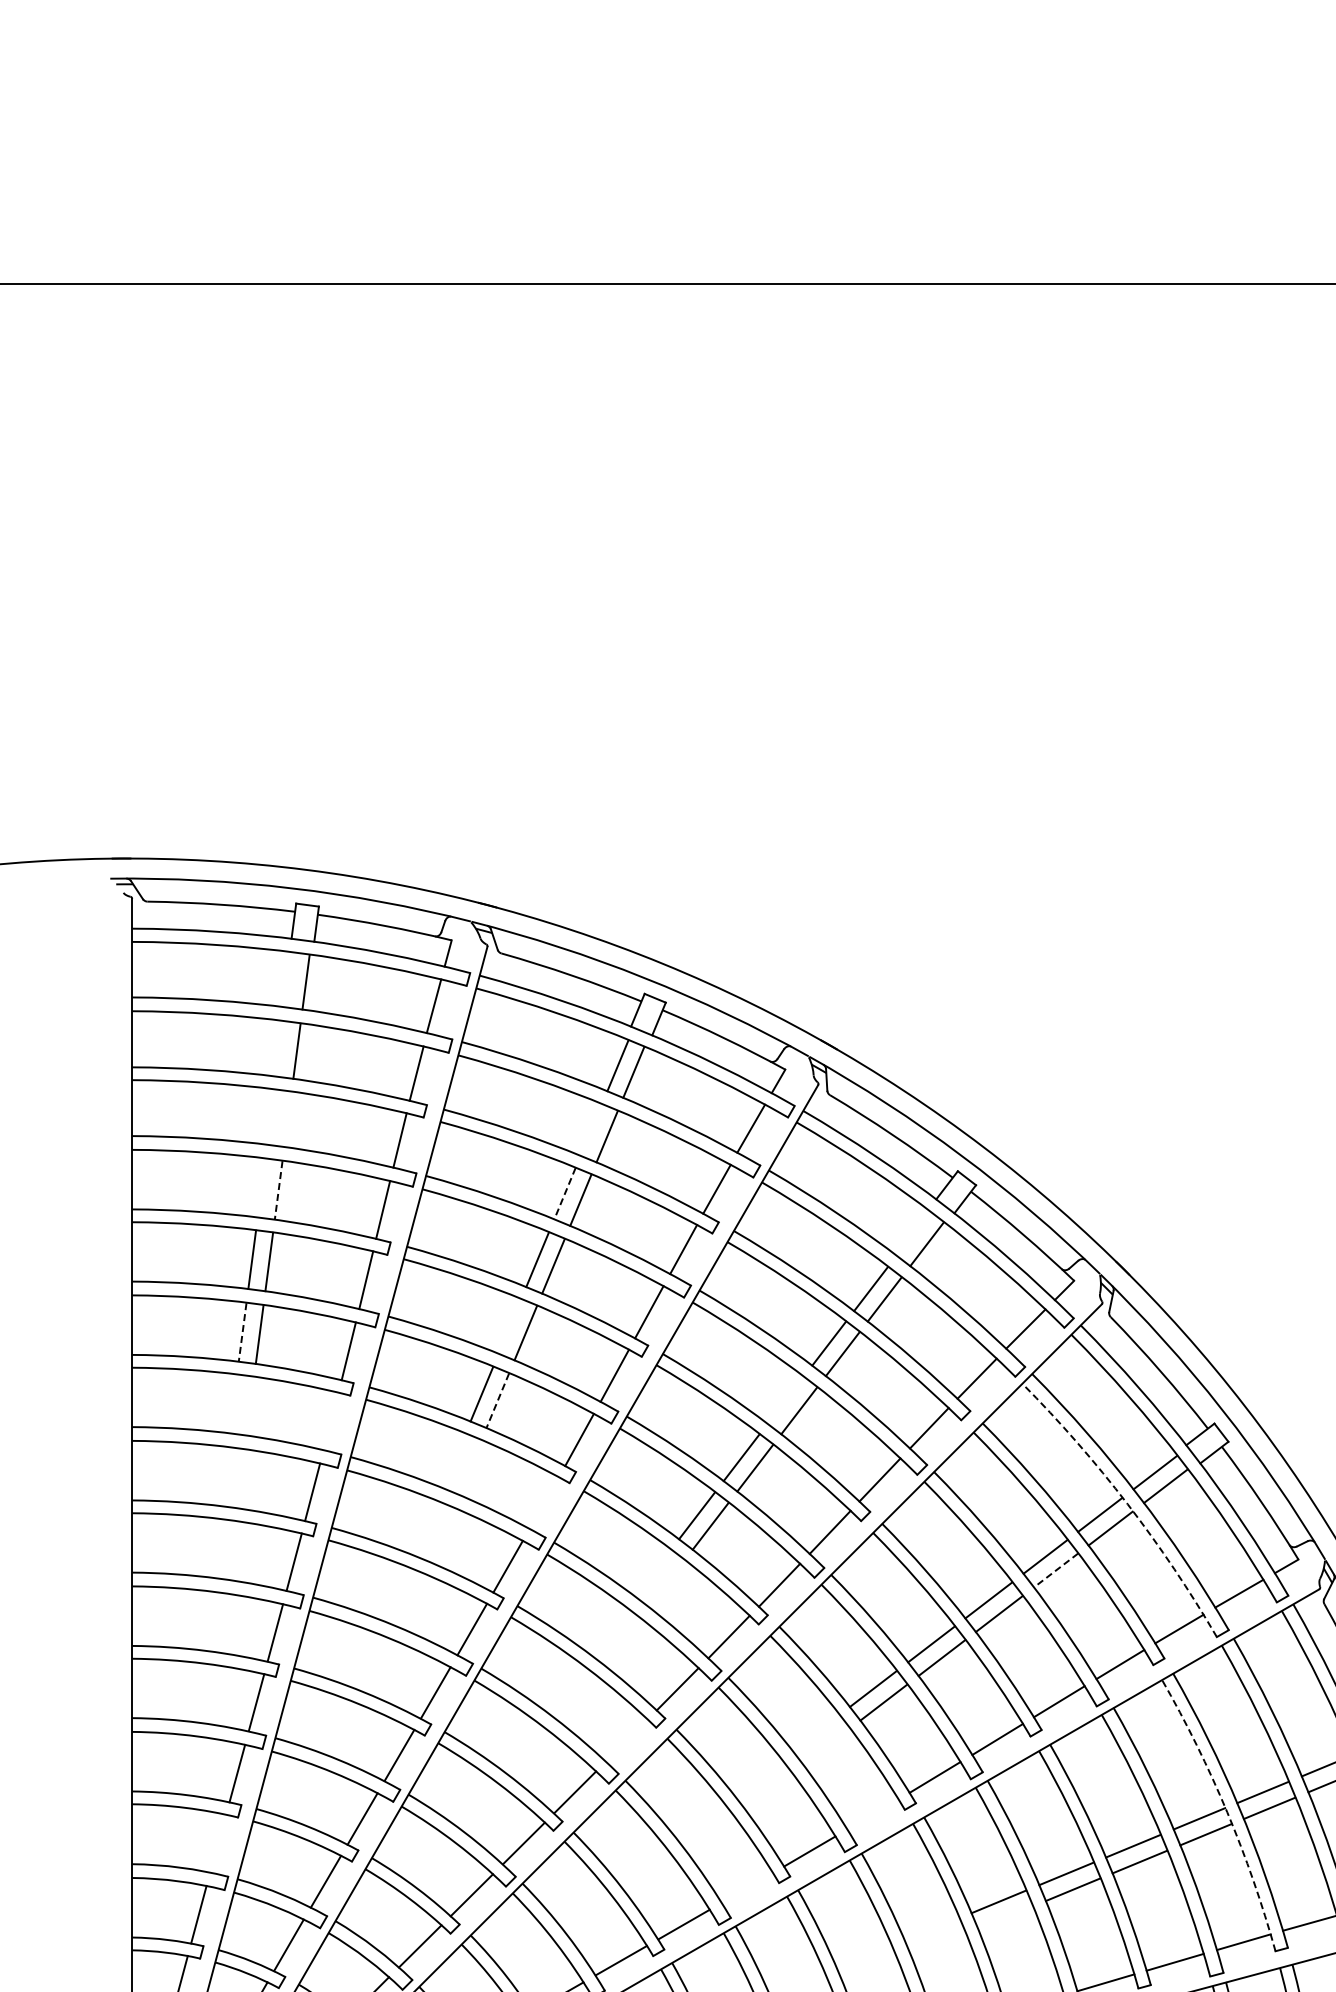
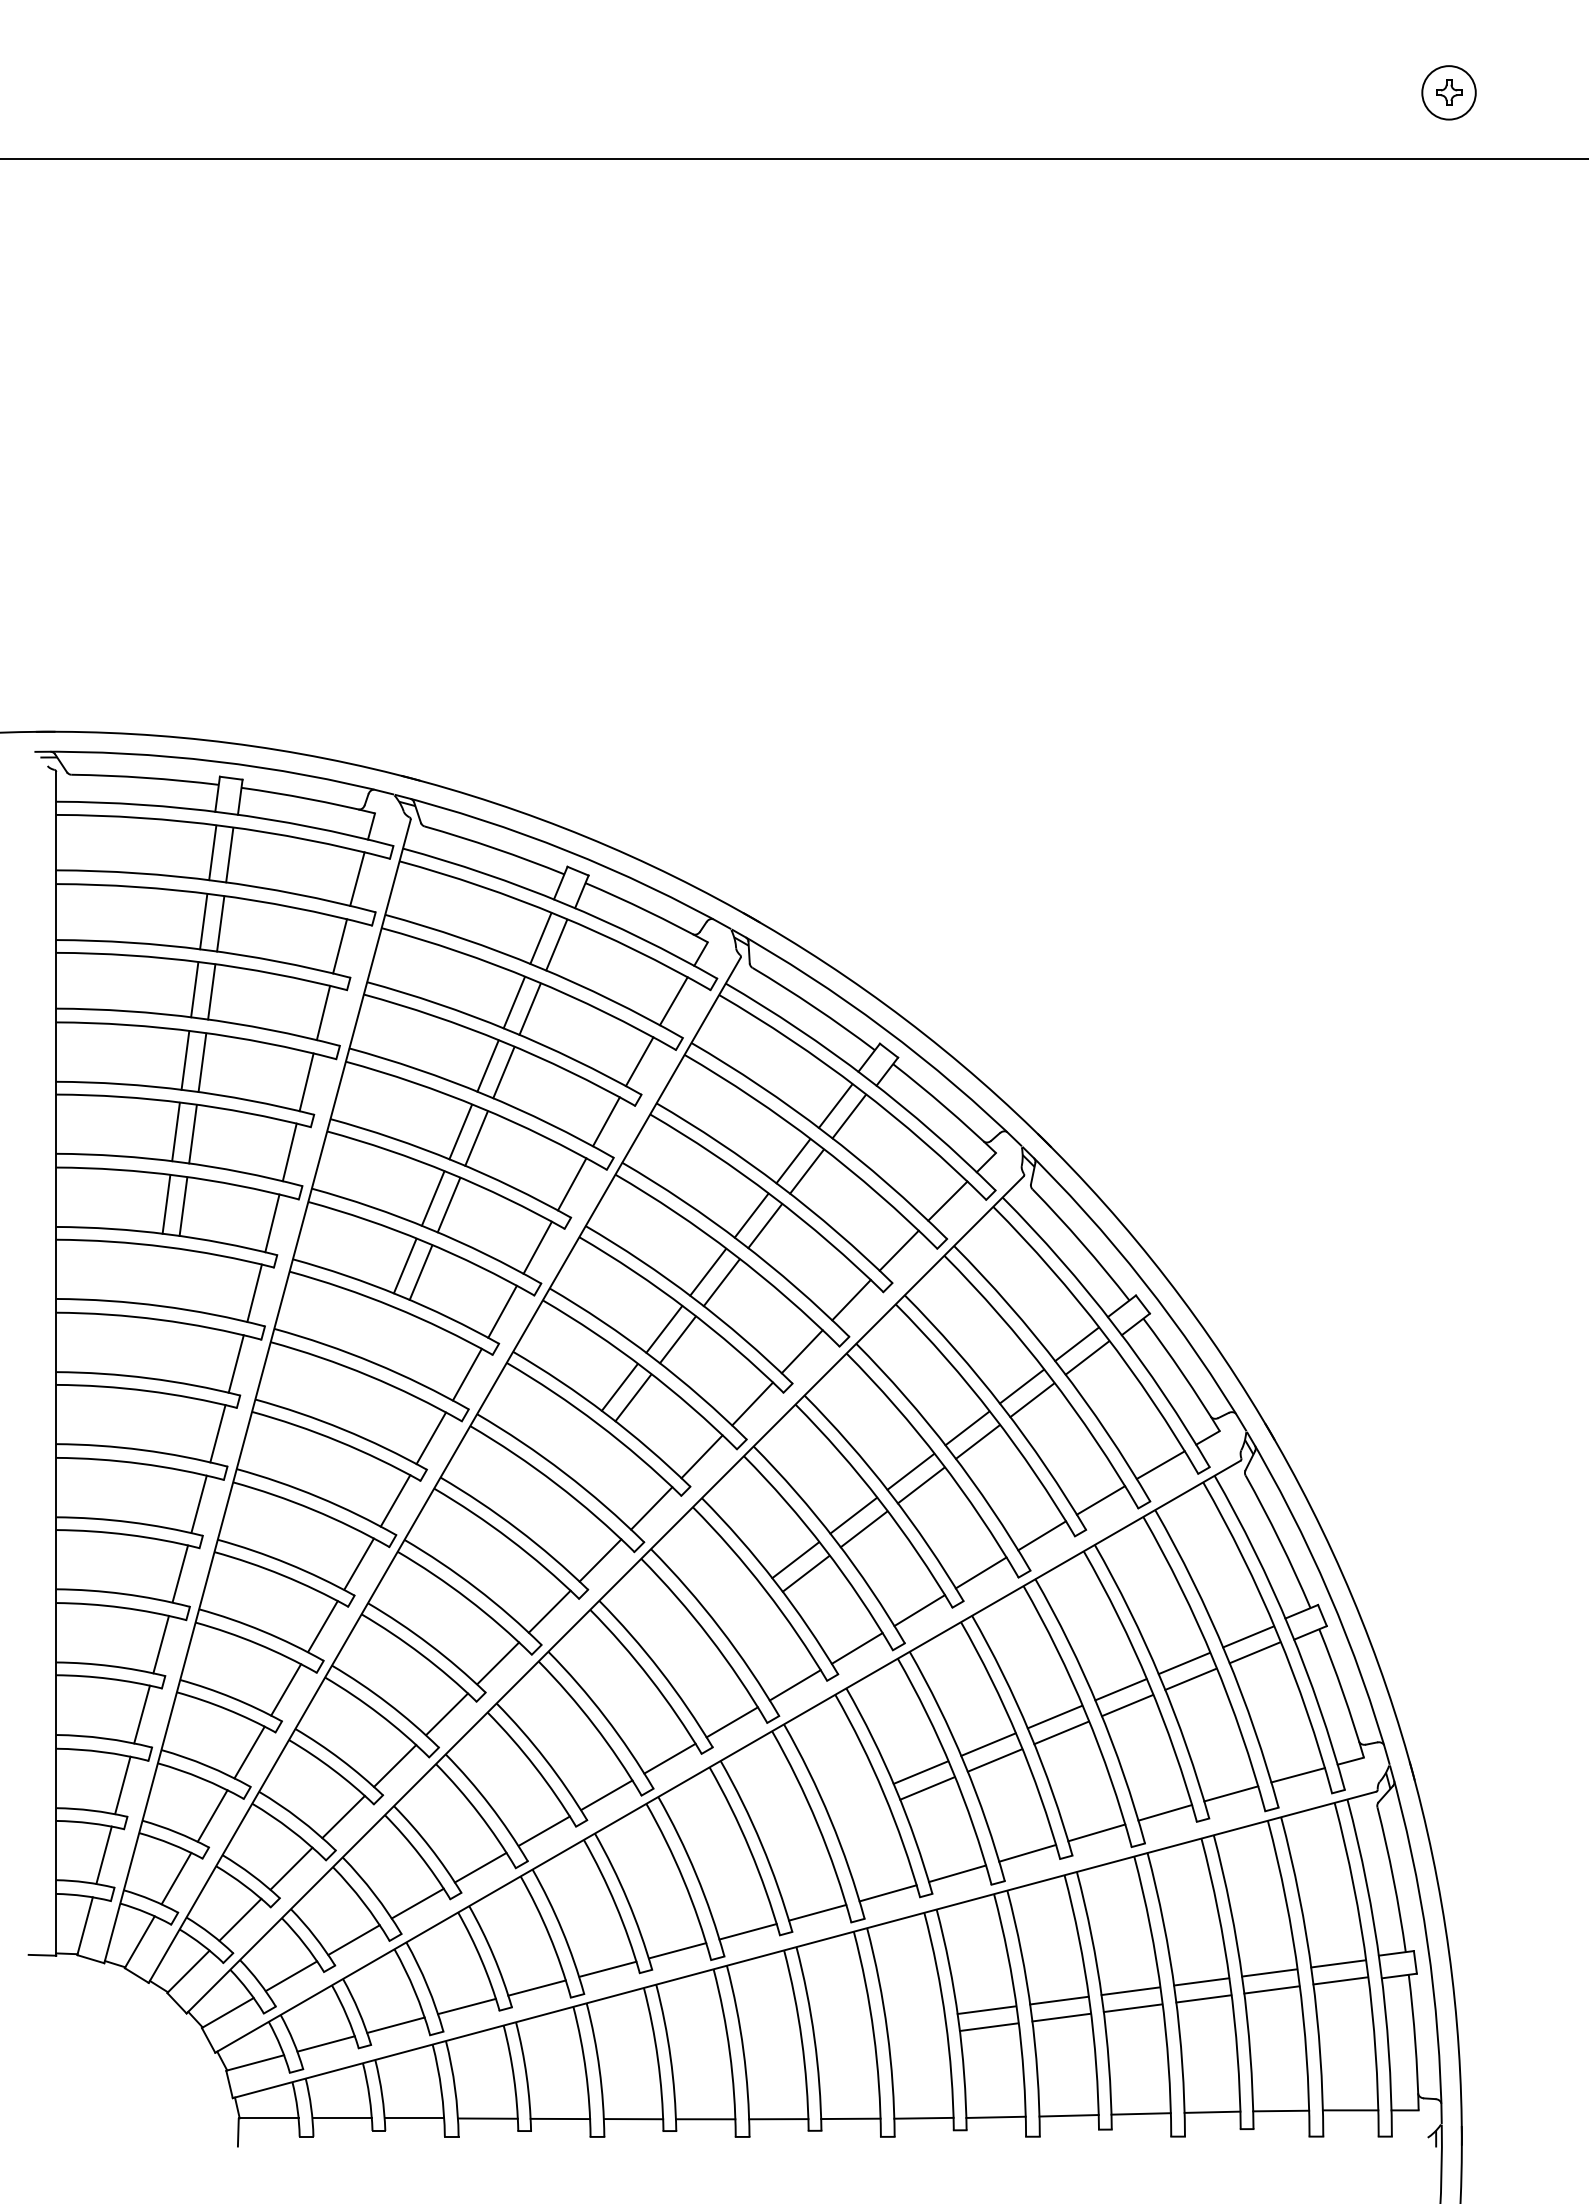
line: (288, 979) -> (212, 852), added
line: (279, 1048) -> (203, 921), added
line: (270, 1116) -> (194, 989), added
line: (287, 1118) -> (211, 991), added
line: (590, 1129) -> (513, 1002), added
line: (261, 1188) -> (185, 1060), added
line: (278, 1191) -> (202, 1063), dashed -> solid
line: (565, 1194) -> (488, 1066), dashed -> solid
line: (913, 1233) -> (835, 1105), added
line: (509, 1326) -> (432, 1198), added
line: (242, 1333) -> (166, 1205), dashed -> solid
line: (785, 1399) -> (708, 1271), added
line: (497, 1401) -> (420, 1273), dashed -> solid
line: (330, 1420) -> (254, 1292), added
line: (543, 1502) -> (466, 1374), added
arc: (1127, 1503) -> (1049, 1375), dashed -> solid
line: (1055, 1569) -> (977, 1441), dashed -> solid
line: (626, 1740) -> (549, 1611), added
arc: (1227, 1812) -> (1148, 1683), dashed -> solid
line: (872, 1814) -> (794, 1685), added
line: (217, 1843) -> (141, 1714), added
line: (746, 1887) -> (669, 1758), added
line: (1005, 1917) -> (927, 1788), added

